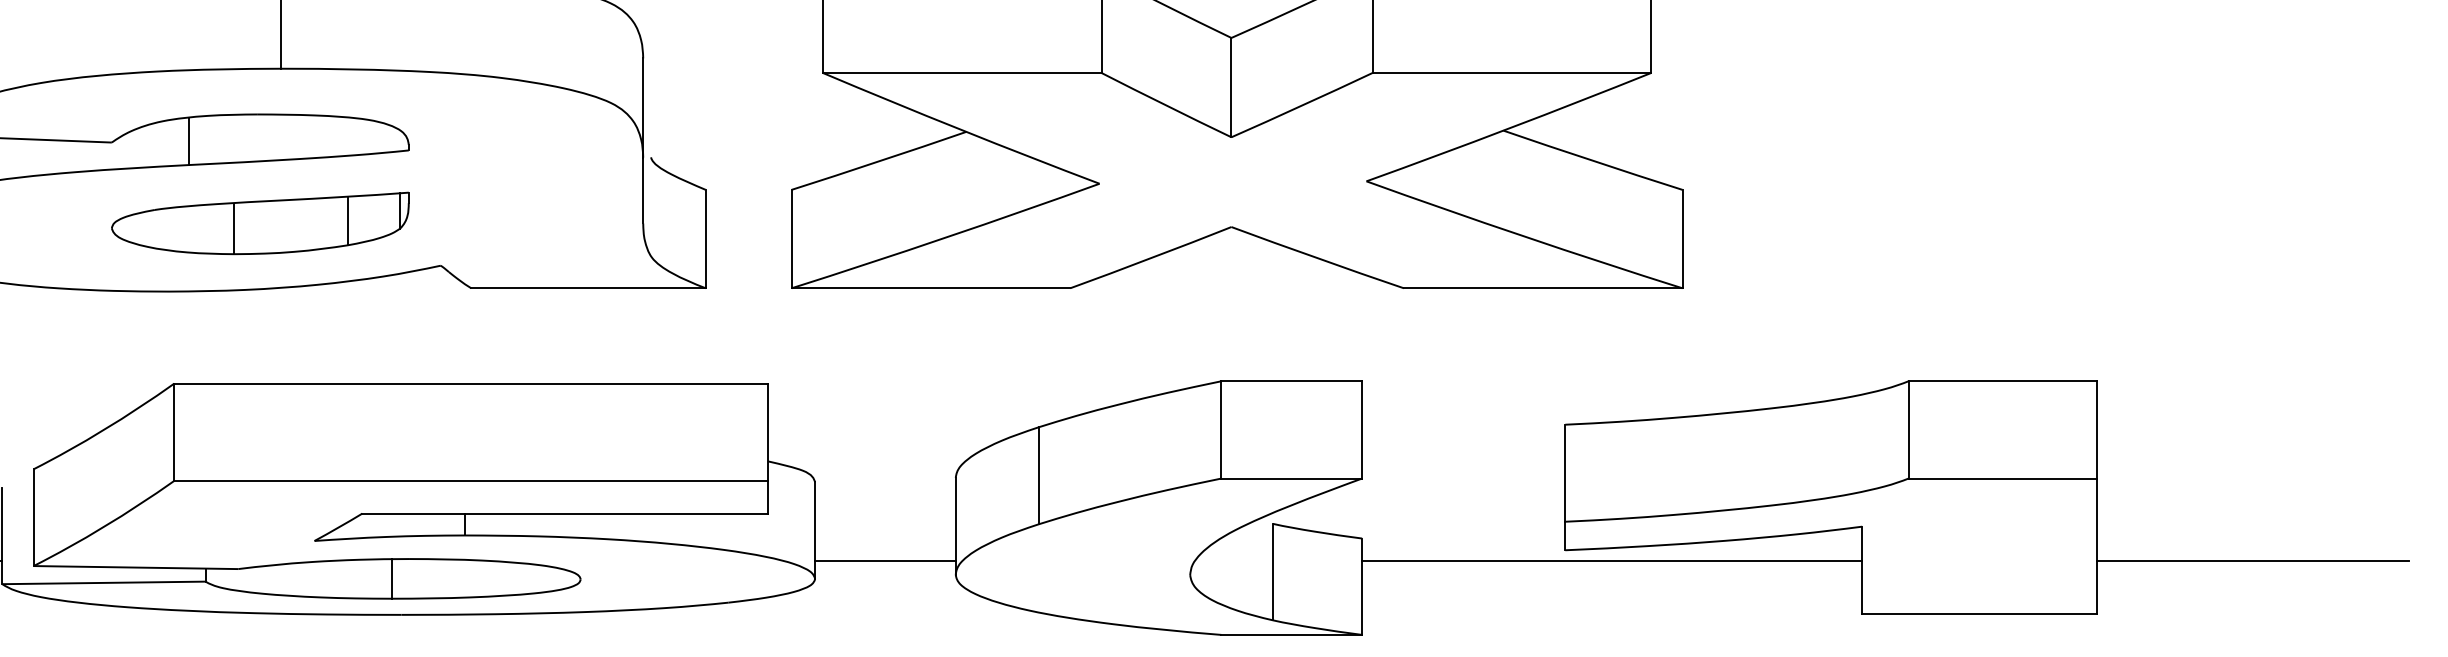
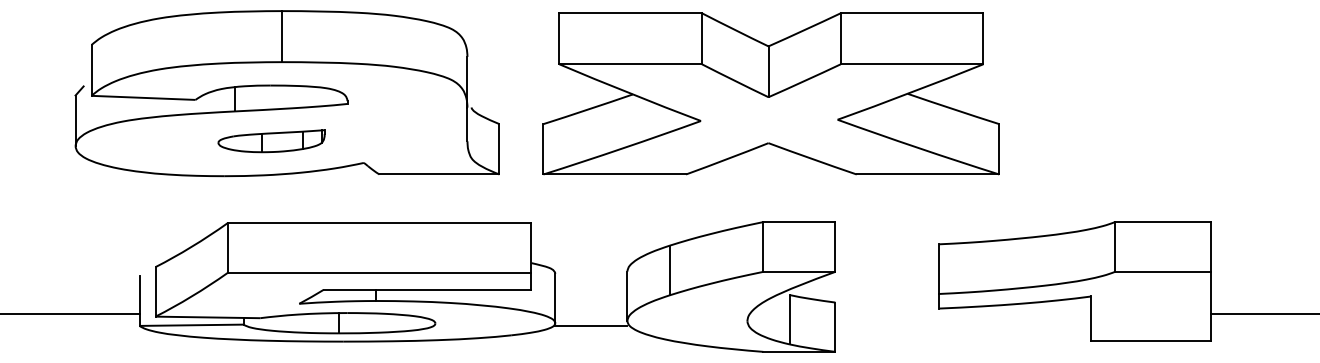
part: (260, 221) -> (271, 140), size x0.7
line: (885, 561) -> (591, 326), moved
line: (1612, 561) -> (963, 314), removed

